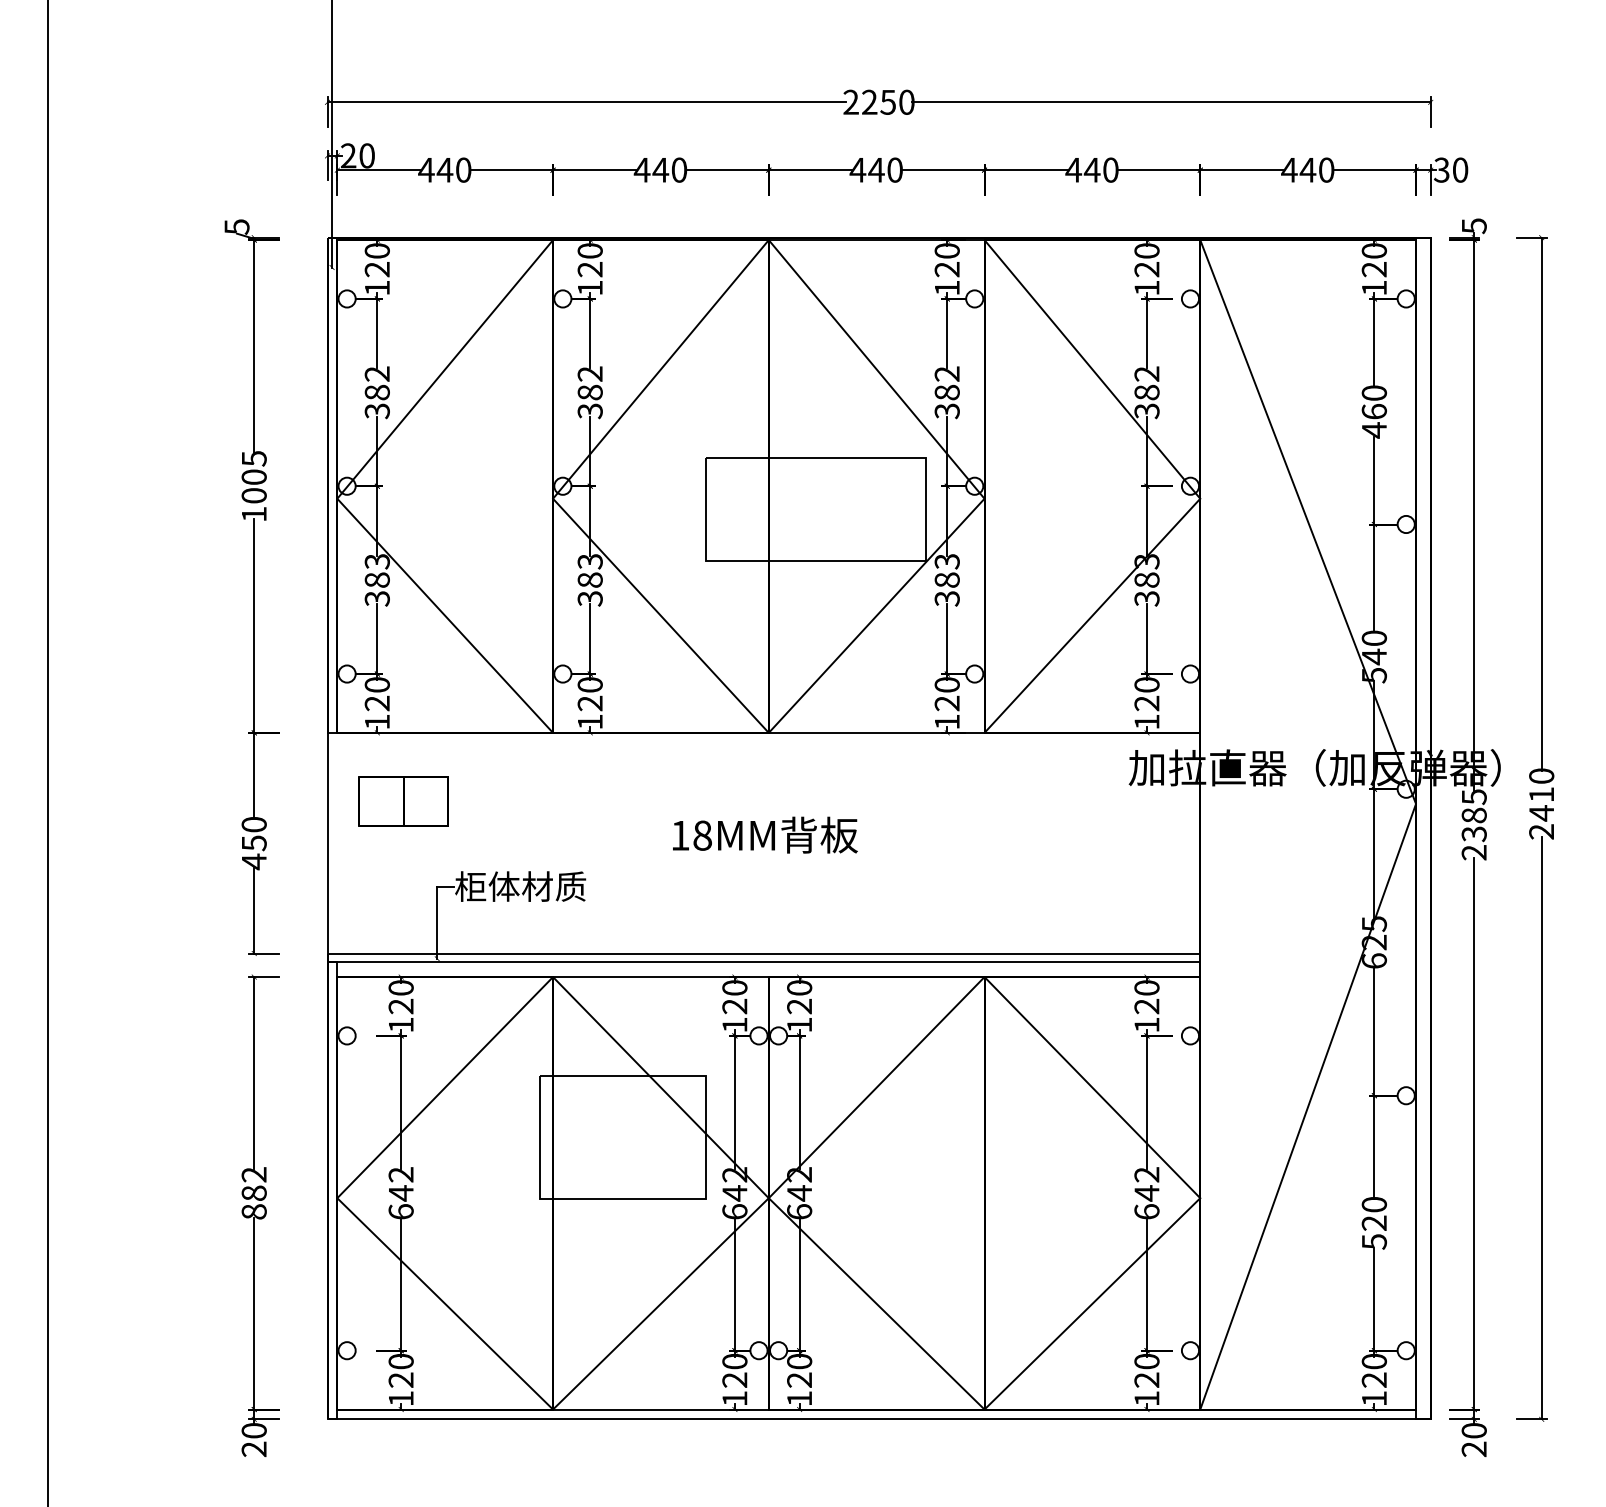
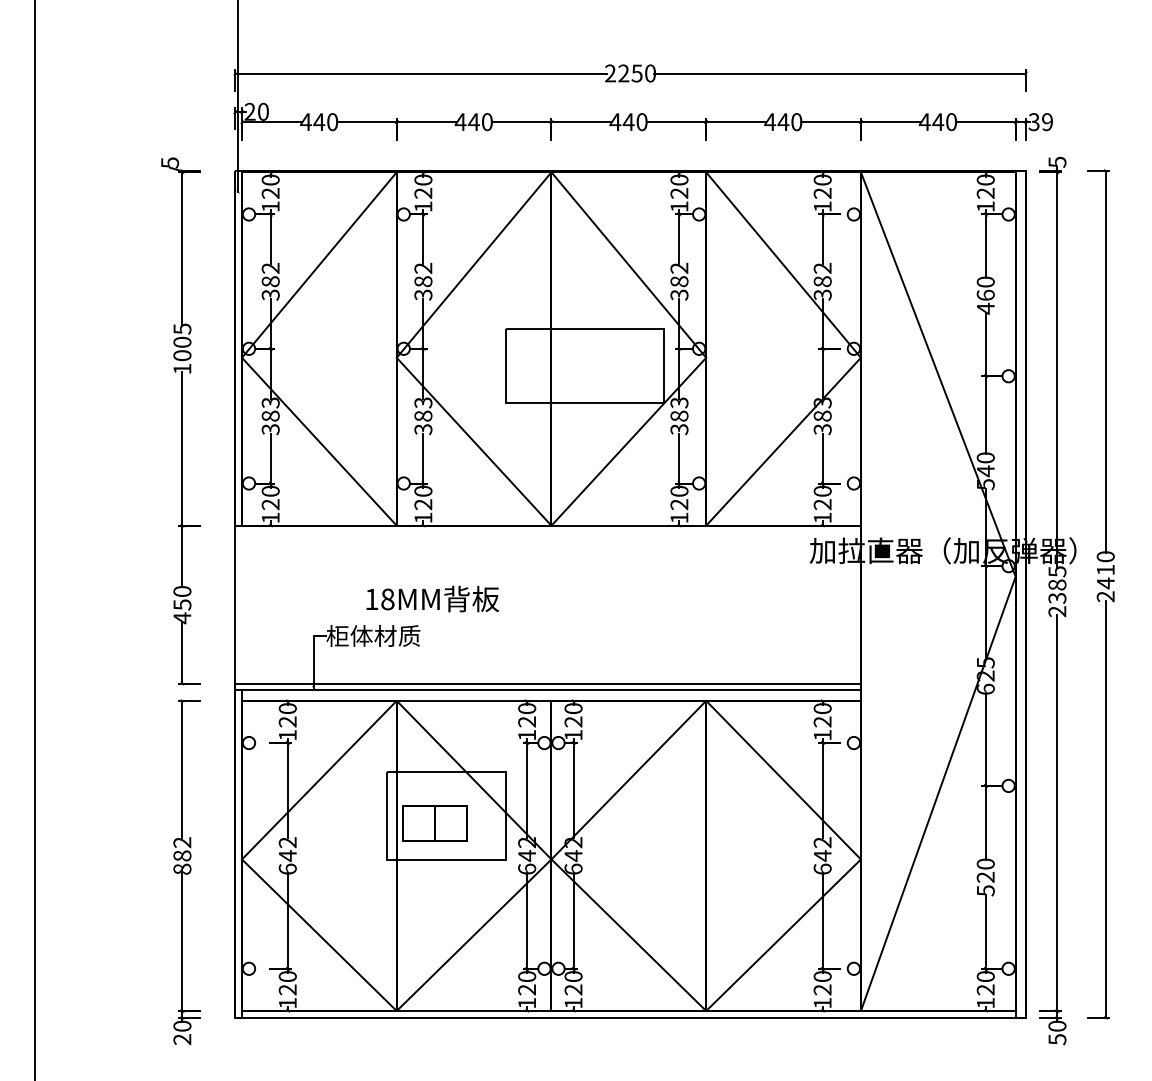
text: (1460, 169) -> (1047, 121), 30 -> 39
part: (403, 801) -> (435, 823), moved
text: (765, 834) -> (432, 598), moved
text: (1473, 1449) -> (1056, 1039), 20 -> 50

